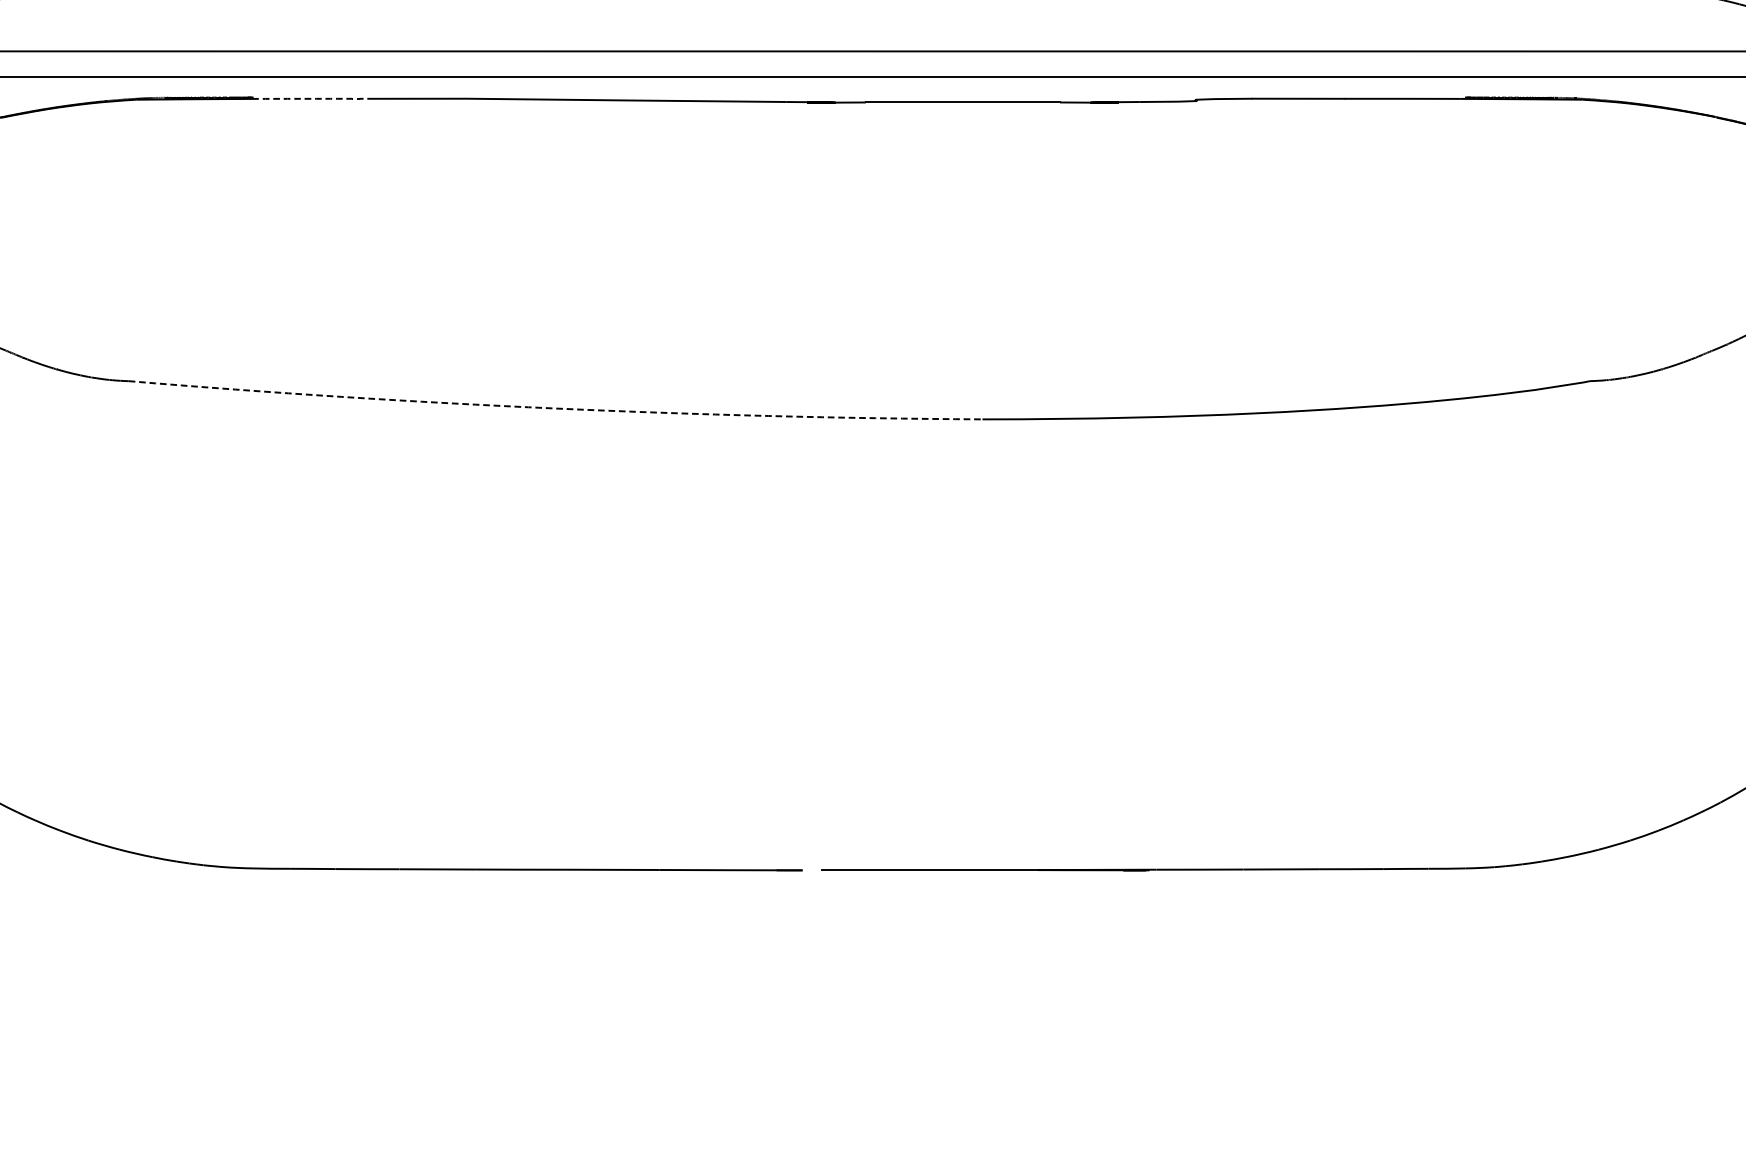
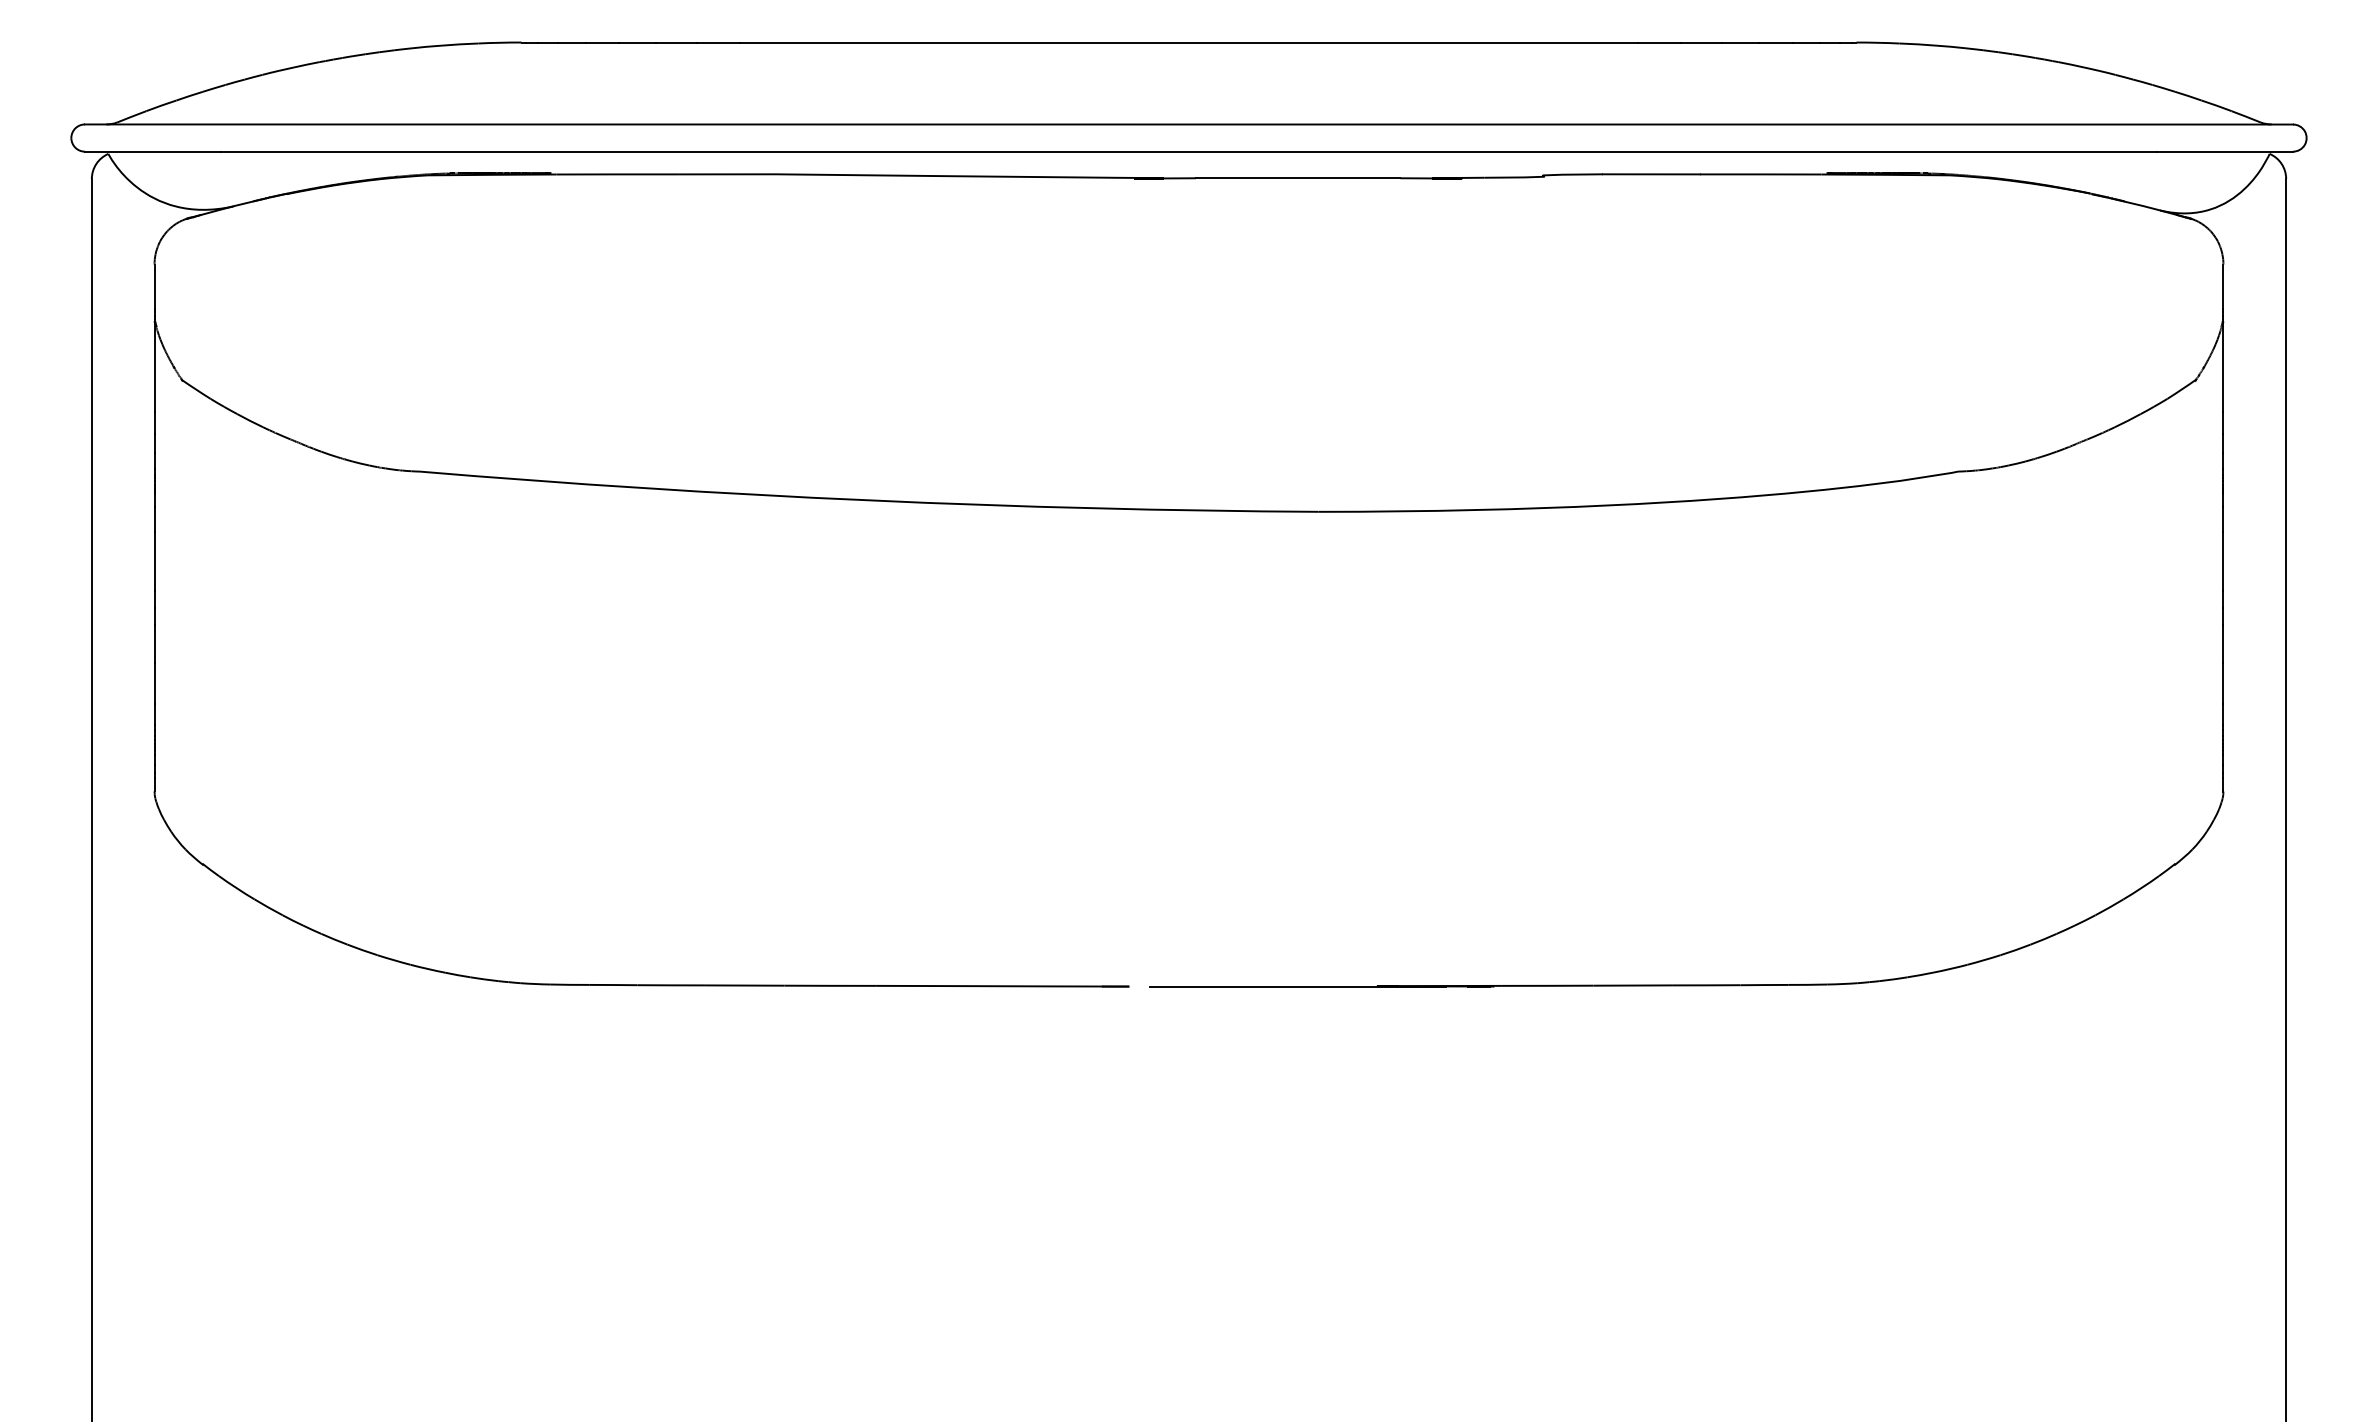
arc: (316, 98) -> (617, 174), dashed -> solid
arc: (554, 408) -> (868, 500), dashed -> solid

